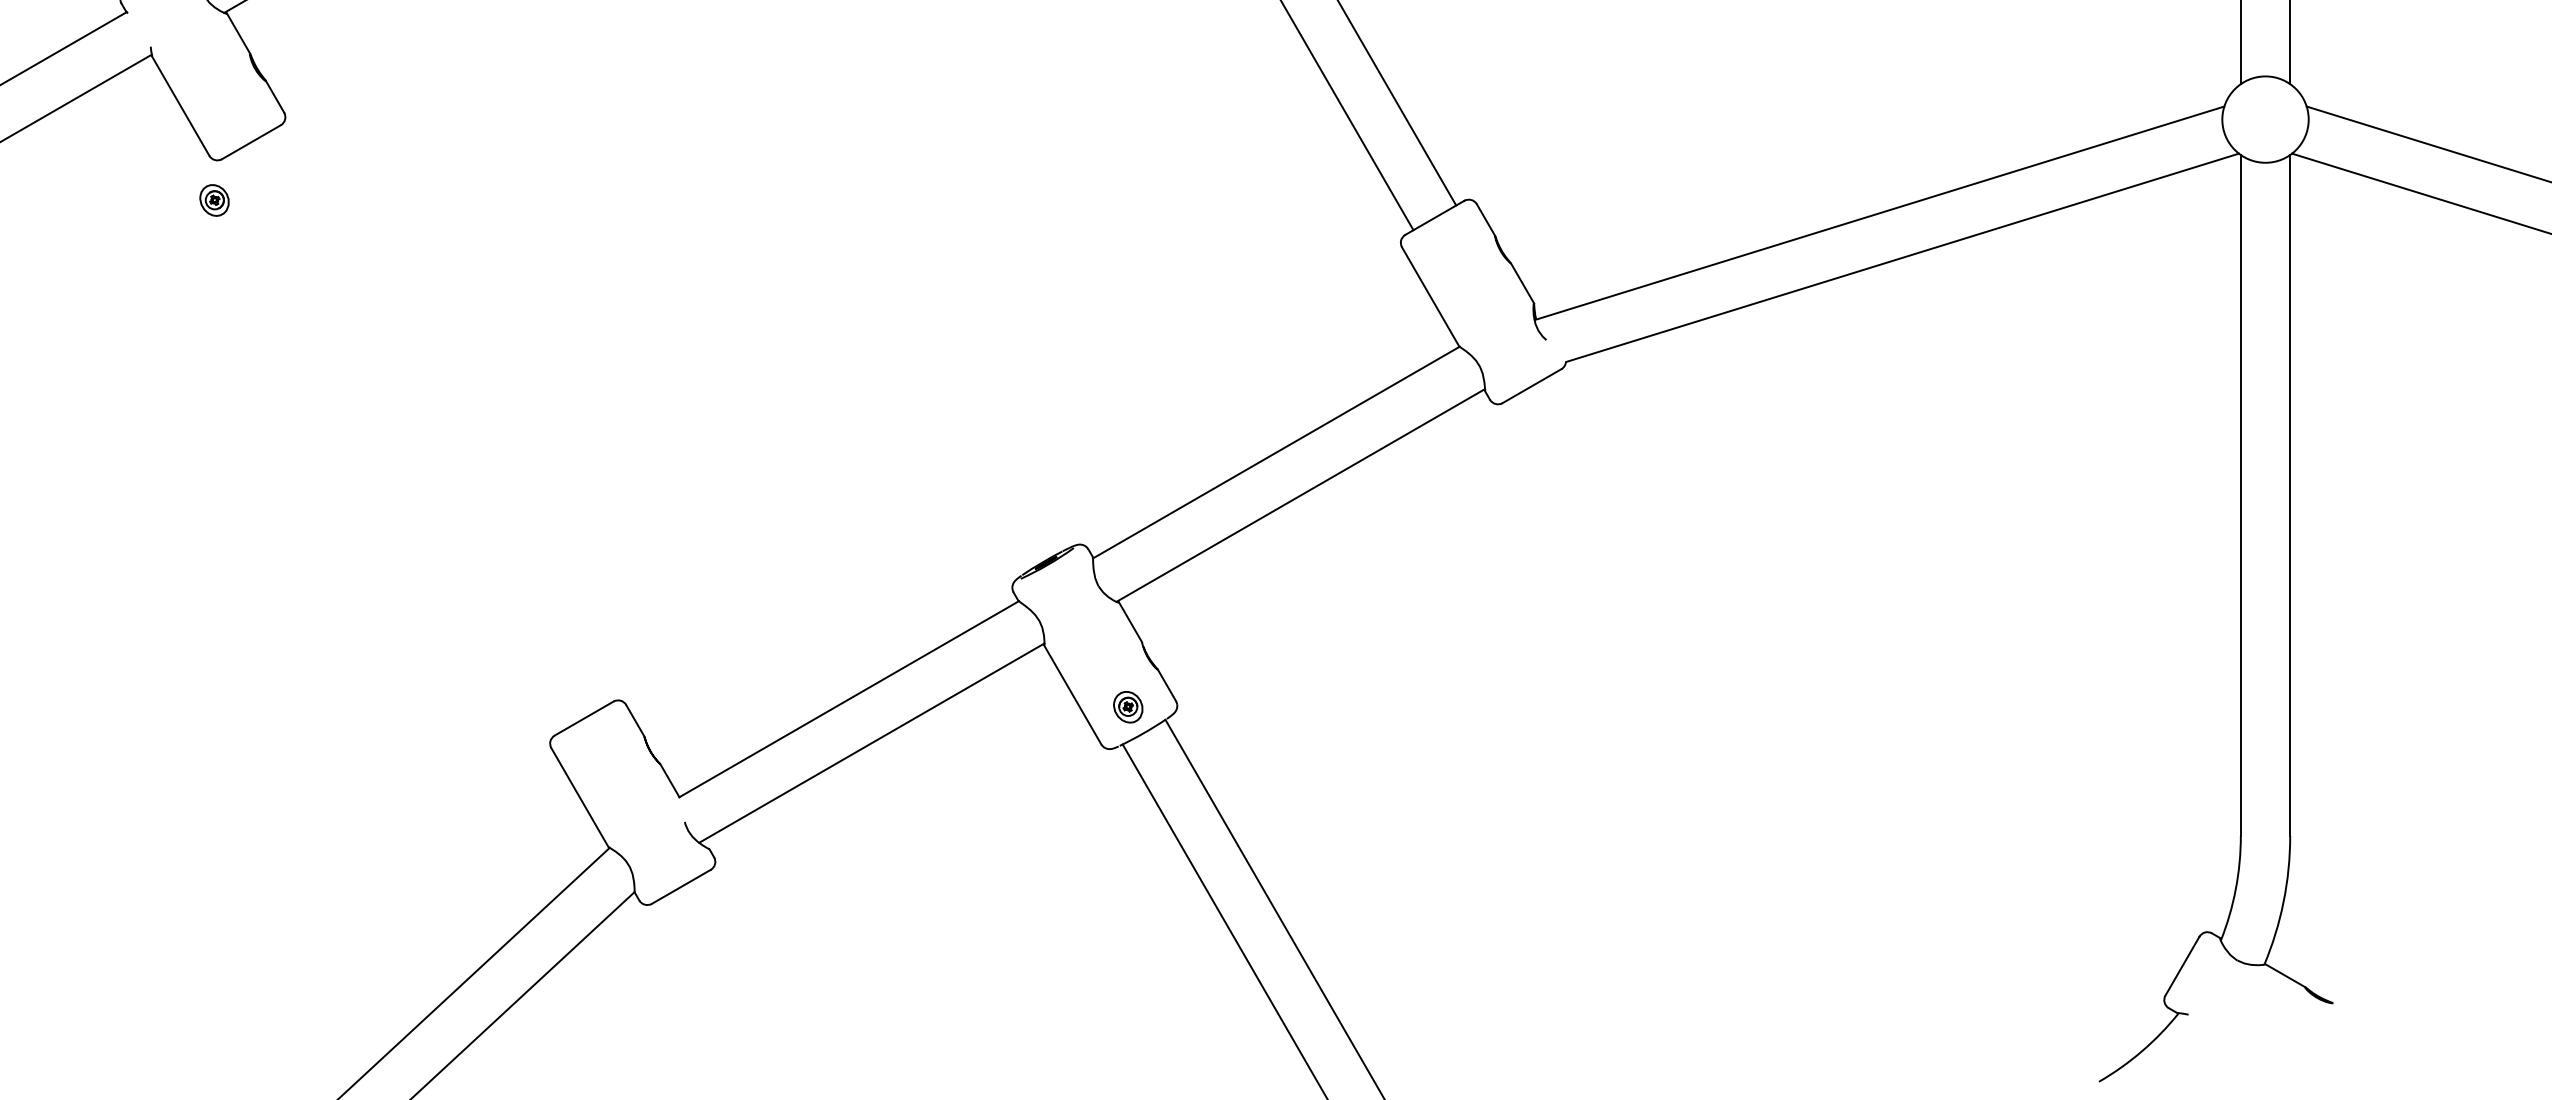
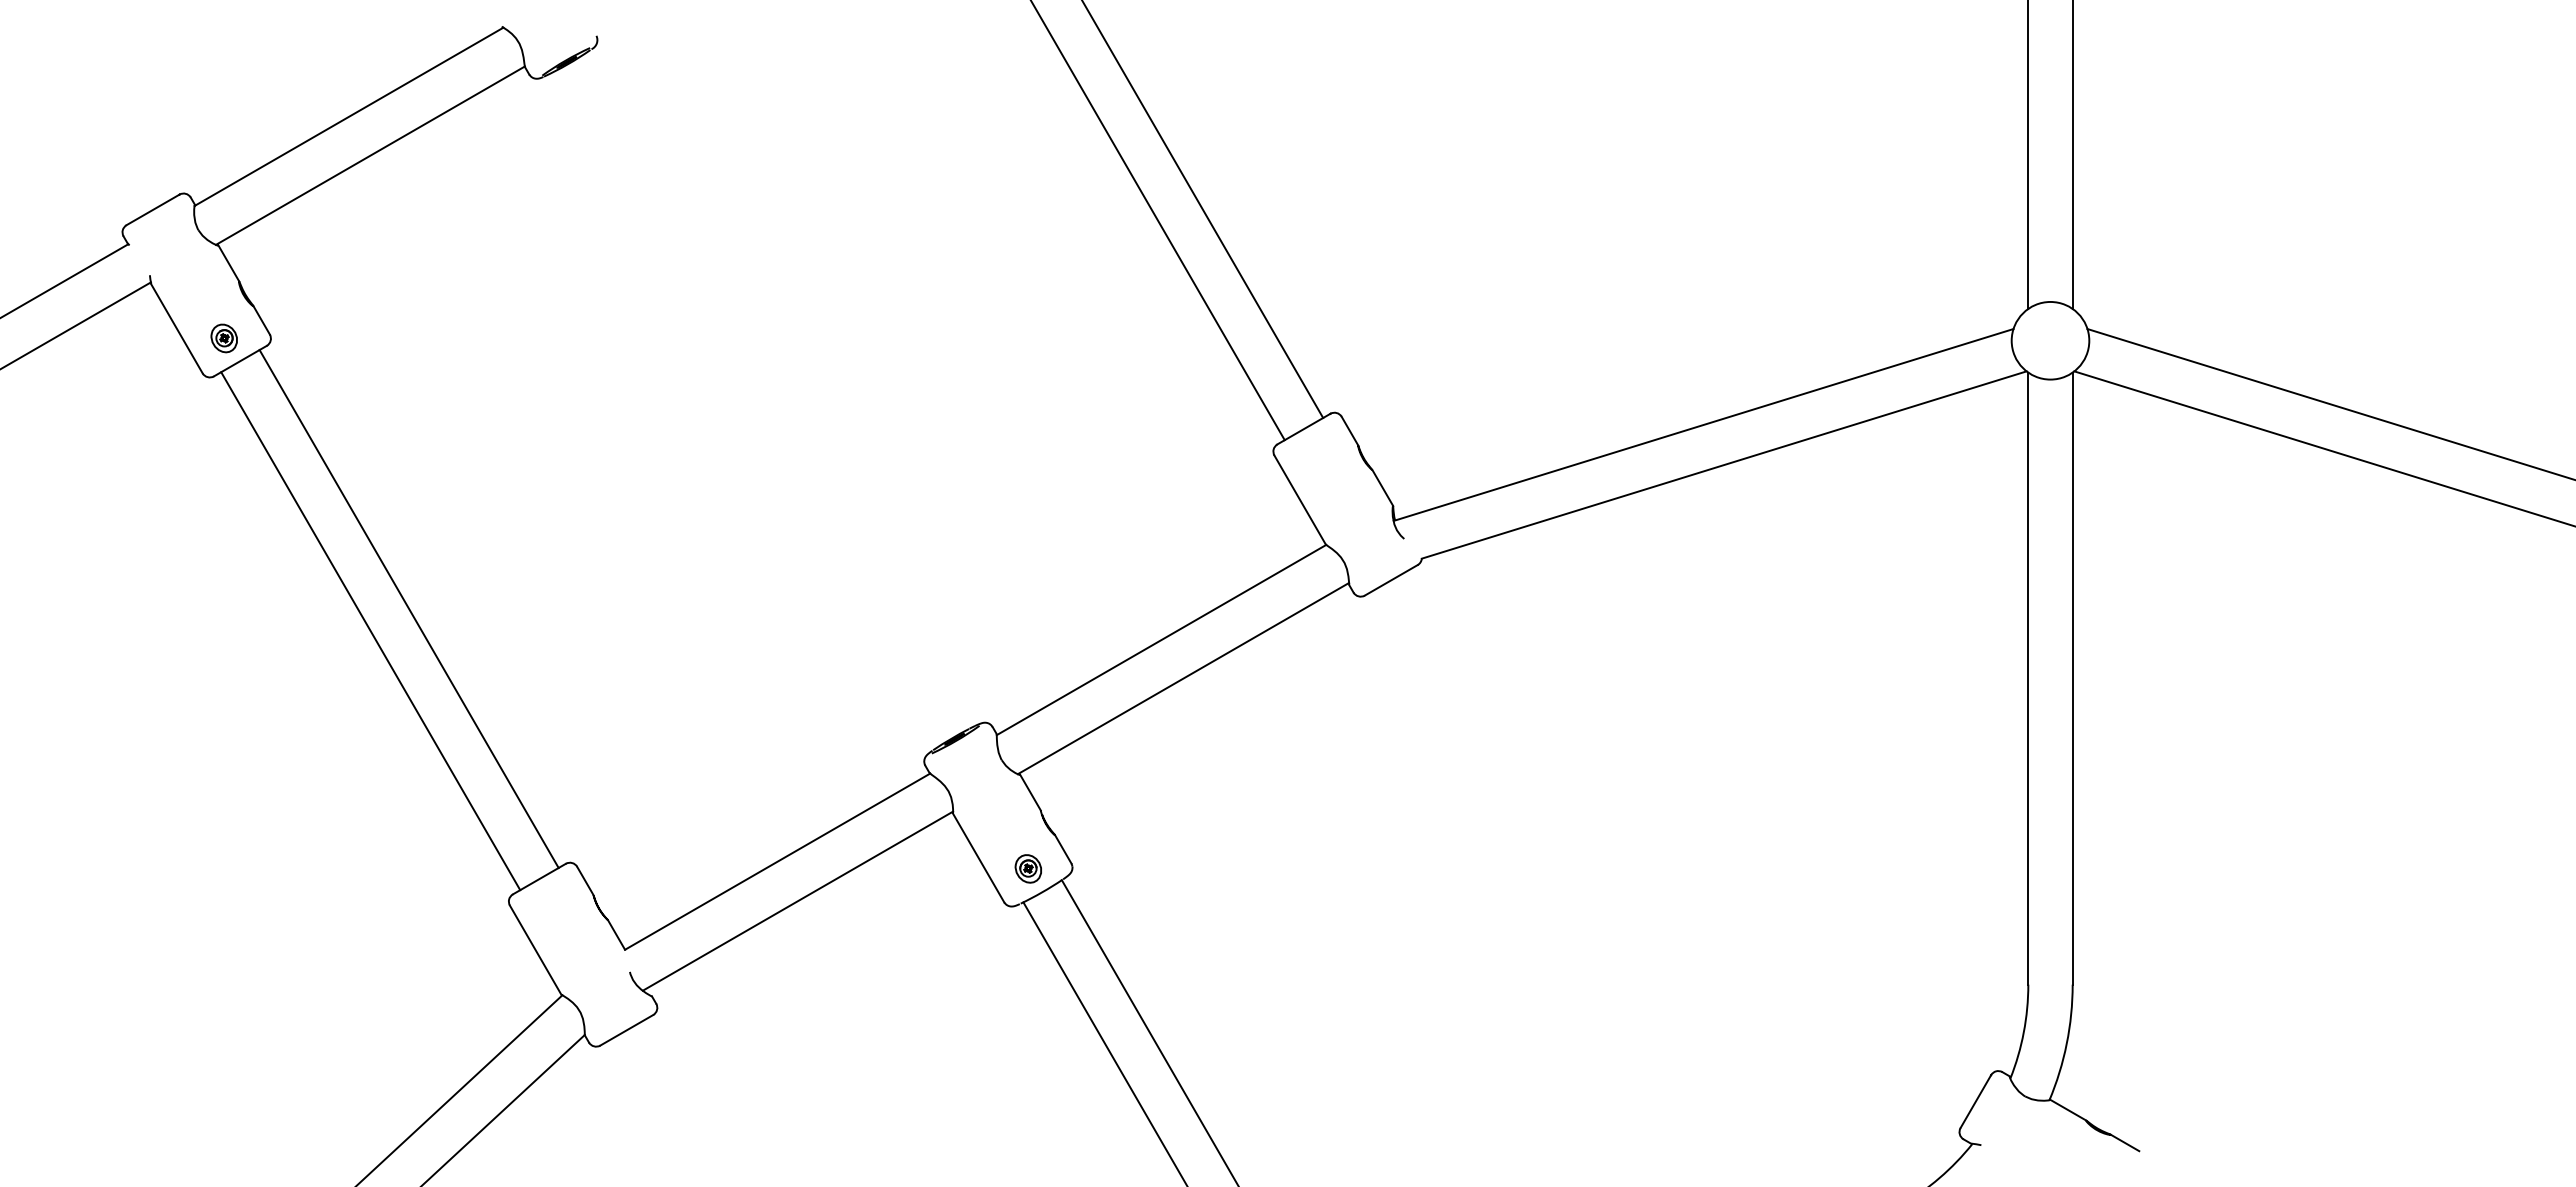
part: (213, 200) -> (223, 338), moved
line: (438, 417) -> (408, 608), added
line: (396, 443) -> (370, 631), added
line: (2347, 1011) -> (2124, 1142), added

